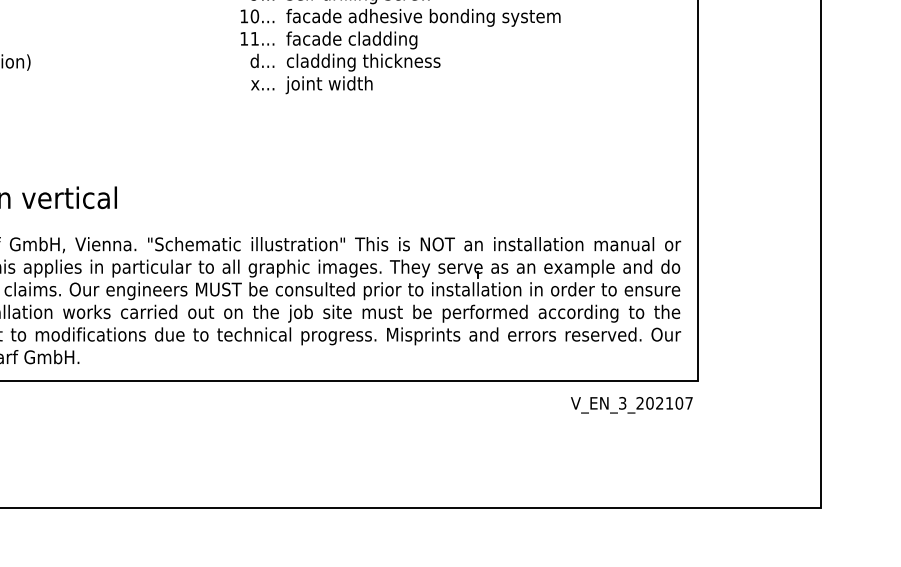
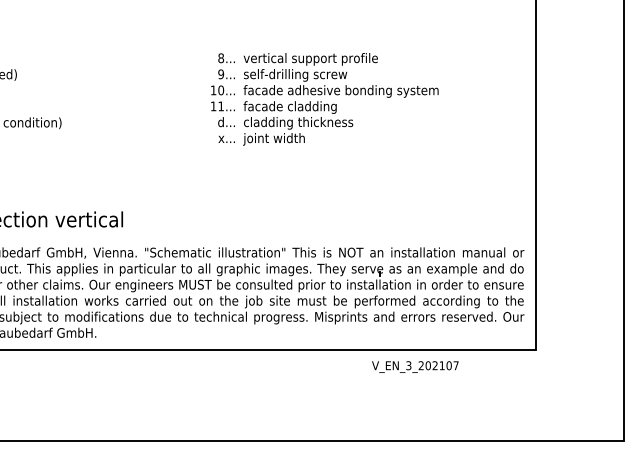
text: (632, 404) -> (415, 366), moved

